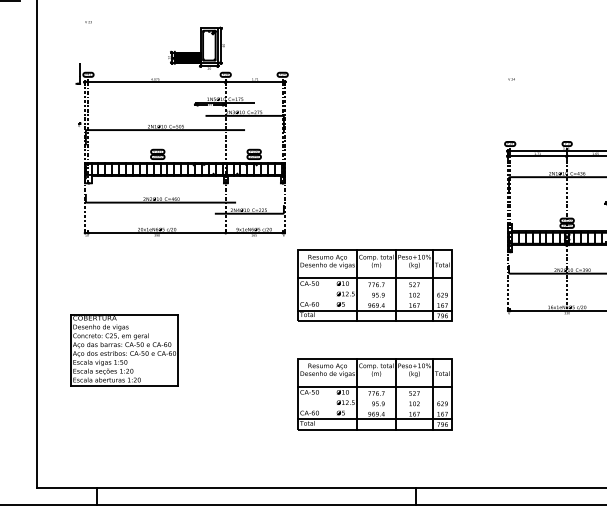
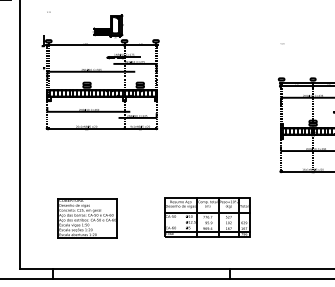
part: (375, 285) -> (207, 157), removed
part: (124, 350) -> (87, 218), moved

